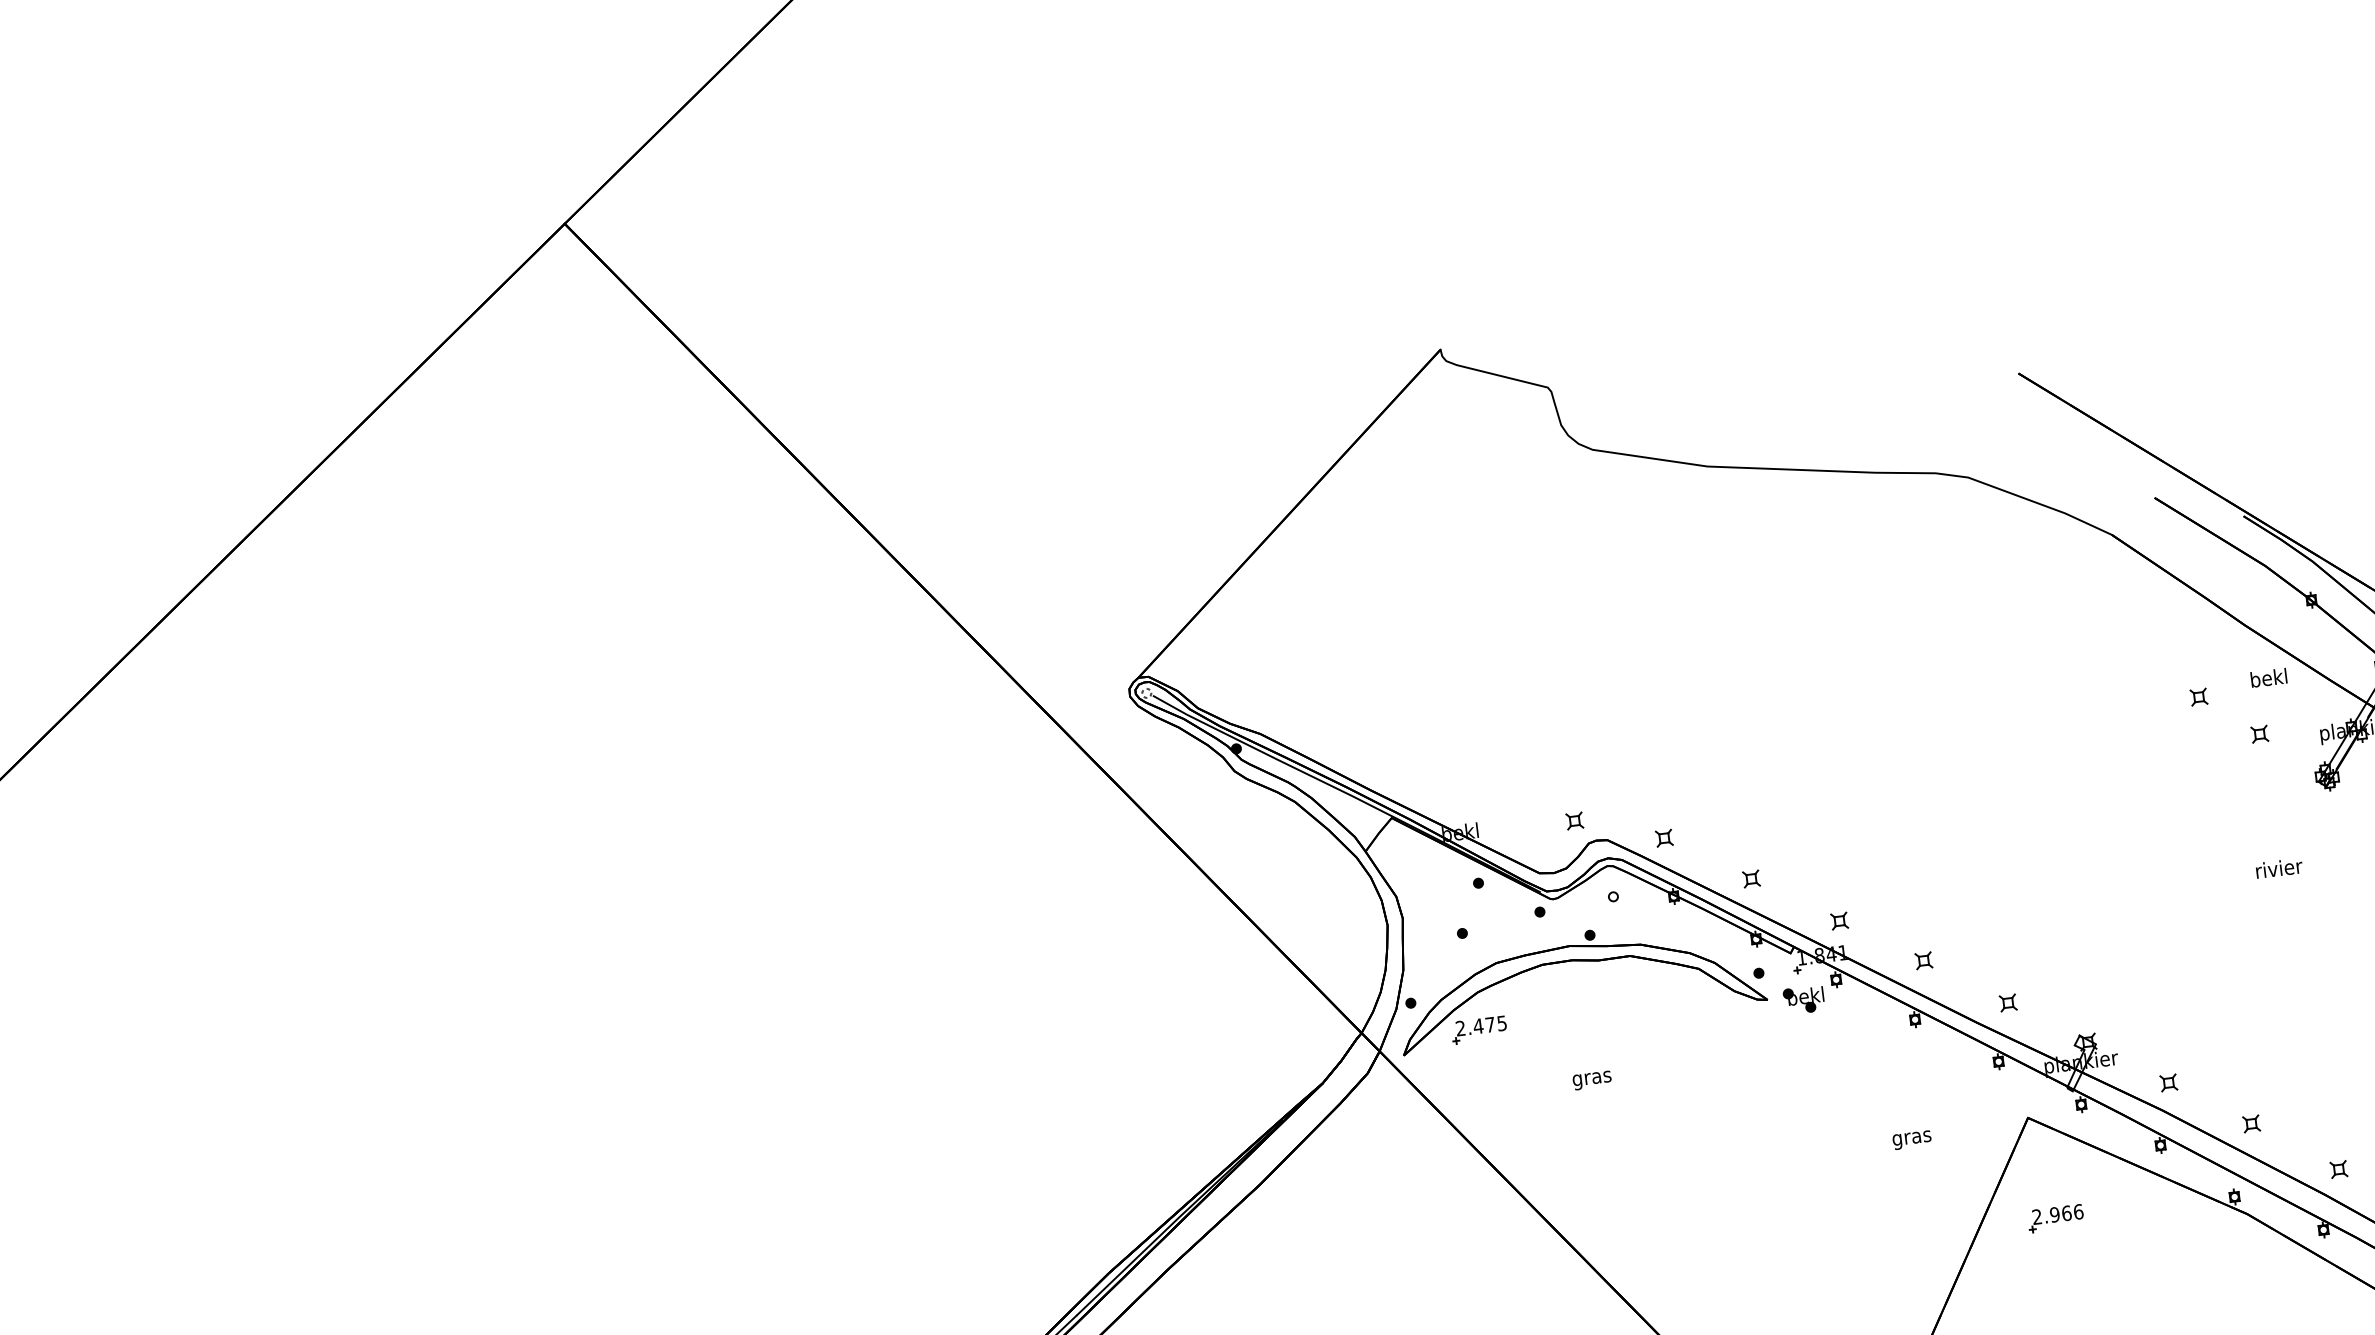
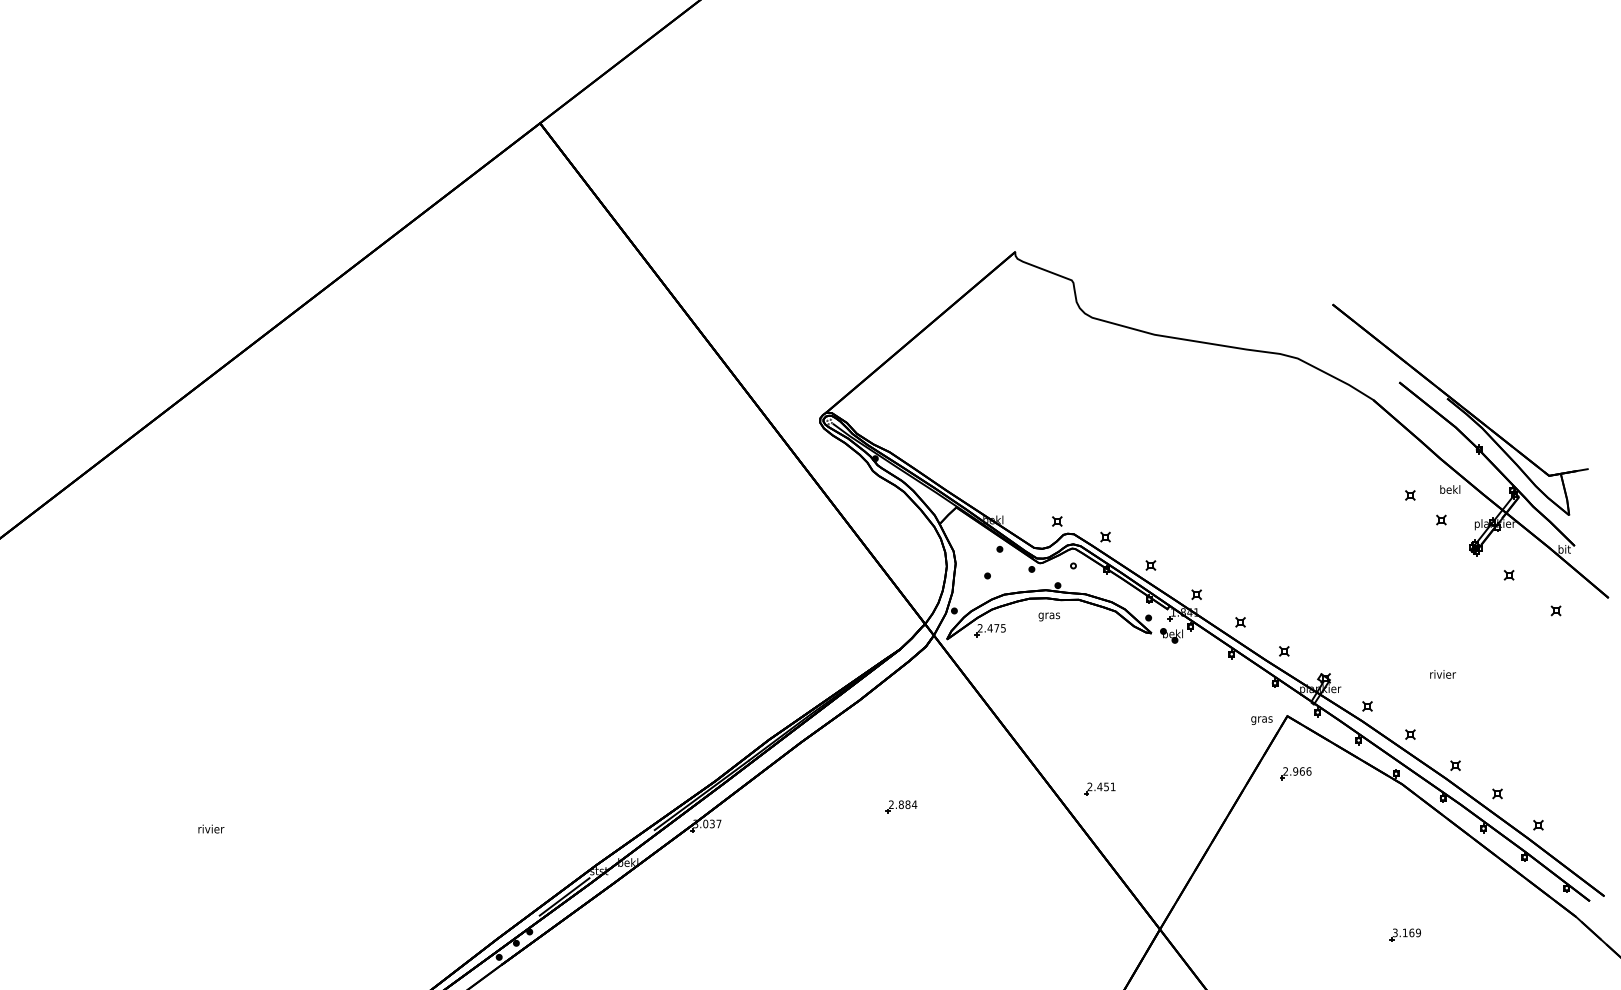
text: (2278, 868) -> (1442, 674), moved
text: (1592, 1079) -> (1049, 616), moved
text: (1911, 1140) -> (1261, 720), moved
part: (1708, 1288) -> (1099, 788), added

